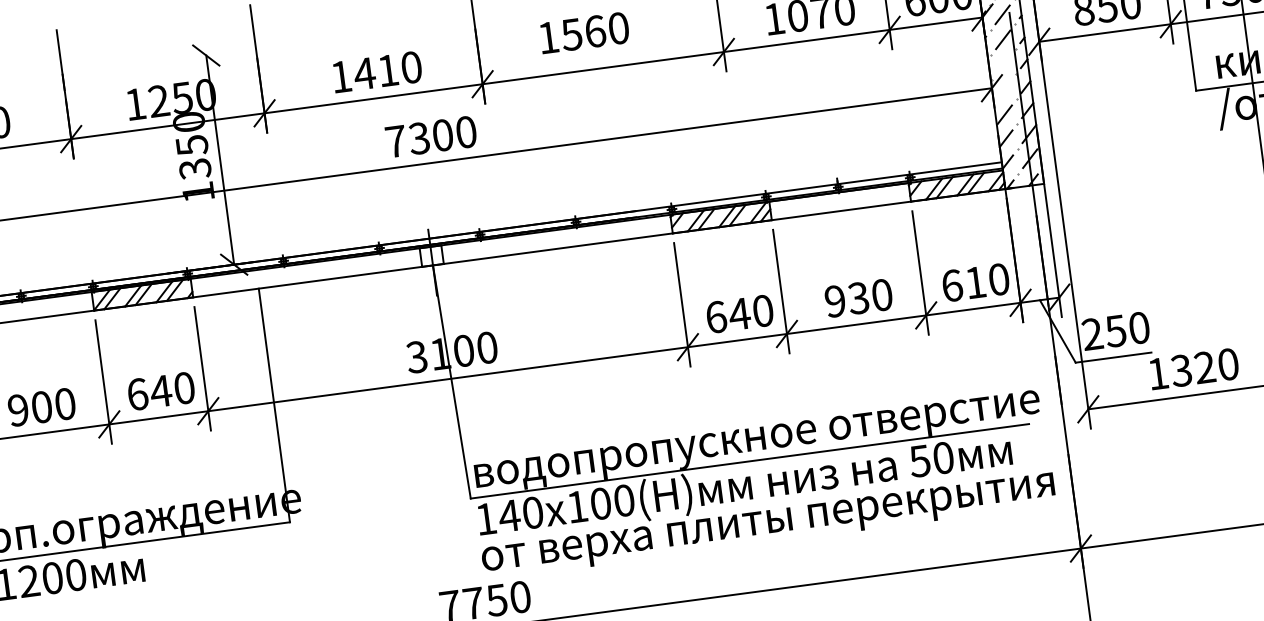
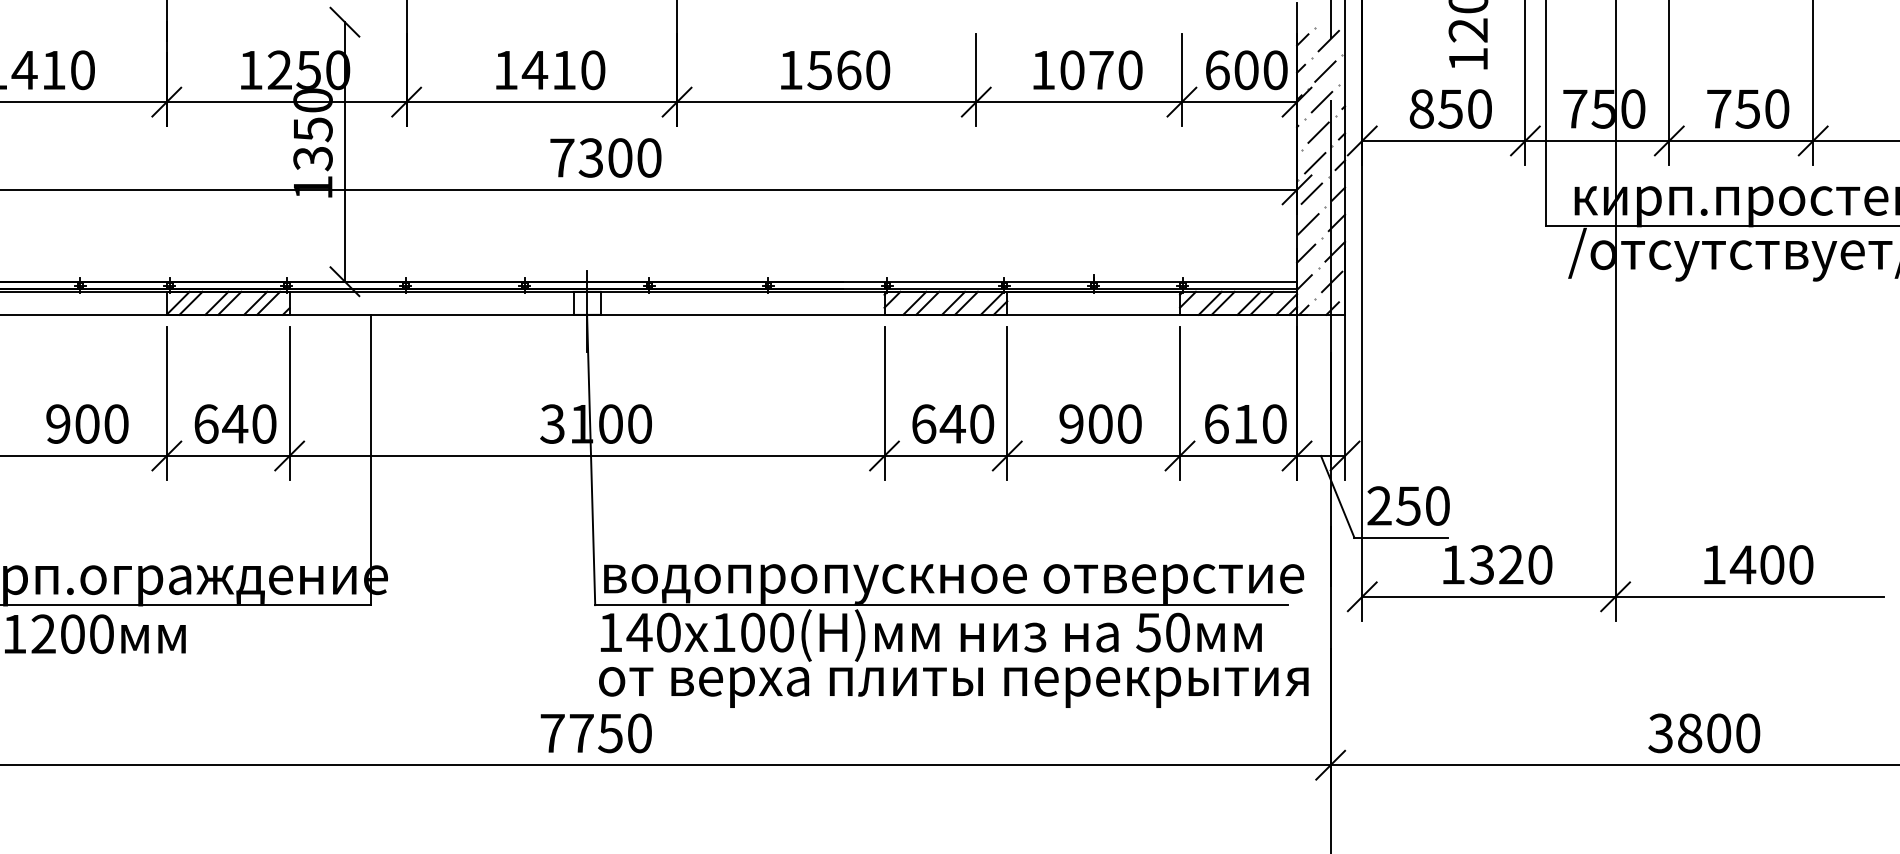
text: (584, 33) -> (835, 70), moved
line: (1003, 65) -> (1315, 163), added
line: (1003, 89) -> (1311, 193), added
text: (858, 297) -> (1100, 423), 930 -> 900

